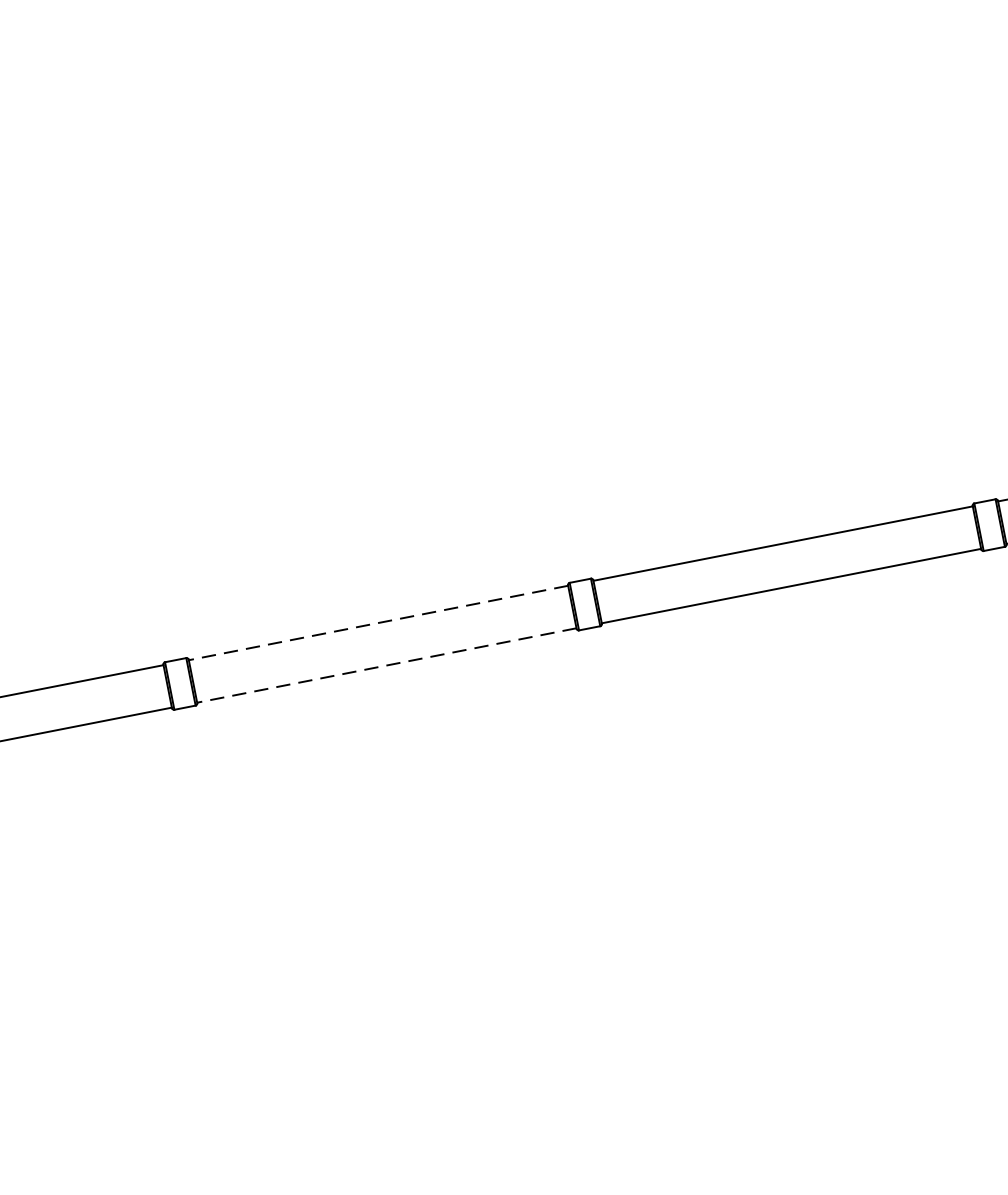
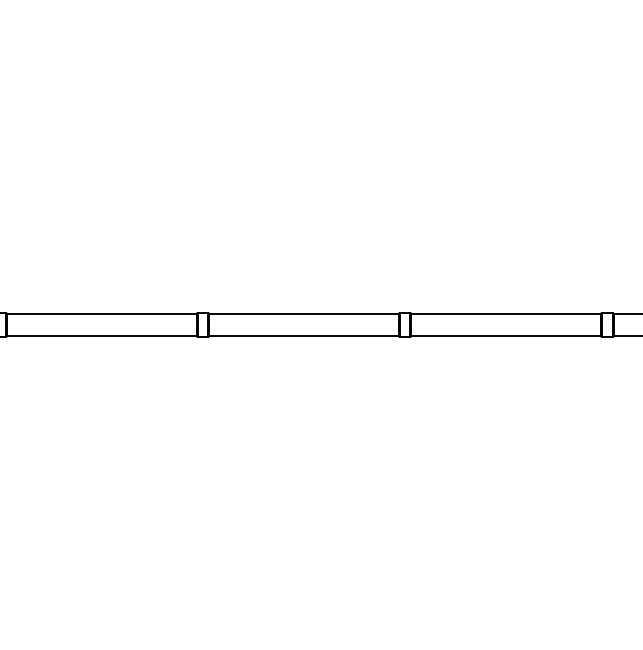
line: (377, 623) -> (303, 314), dashed -> solid
line: (385, 665) -> (303, 335), dashed -> solid

